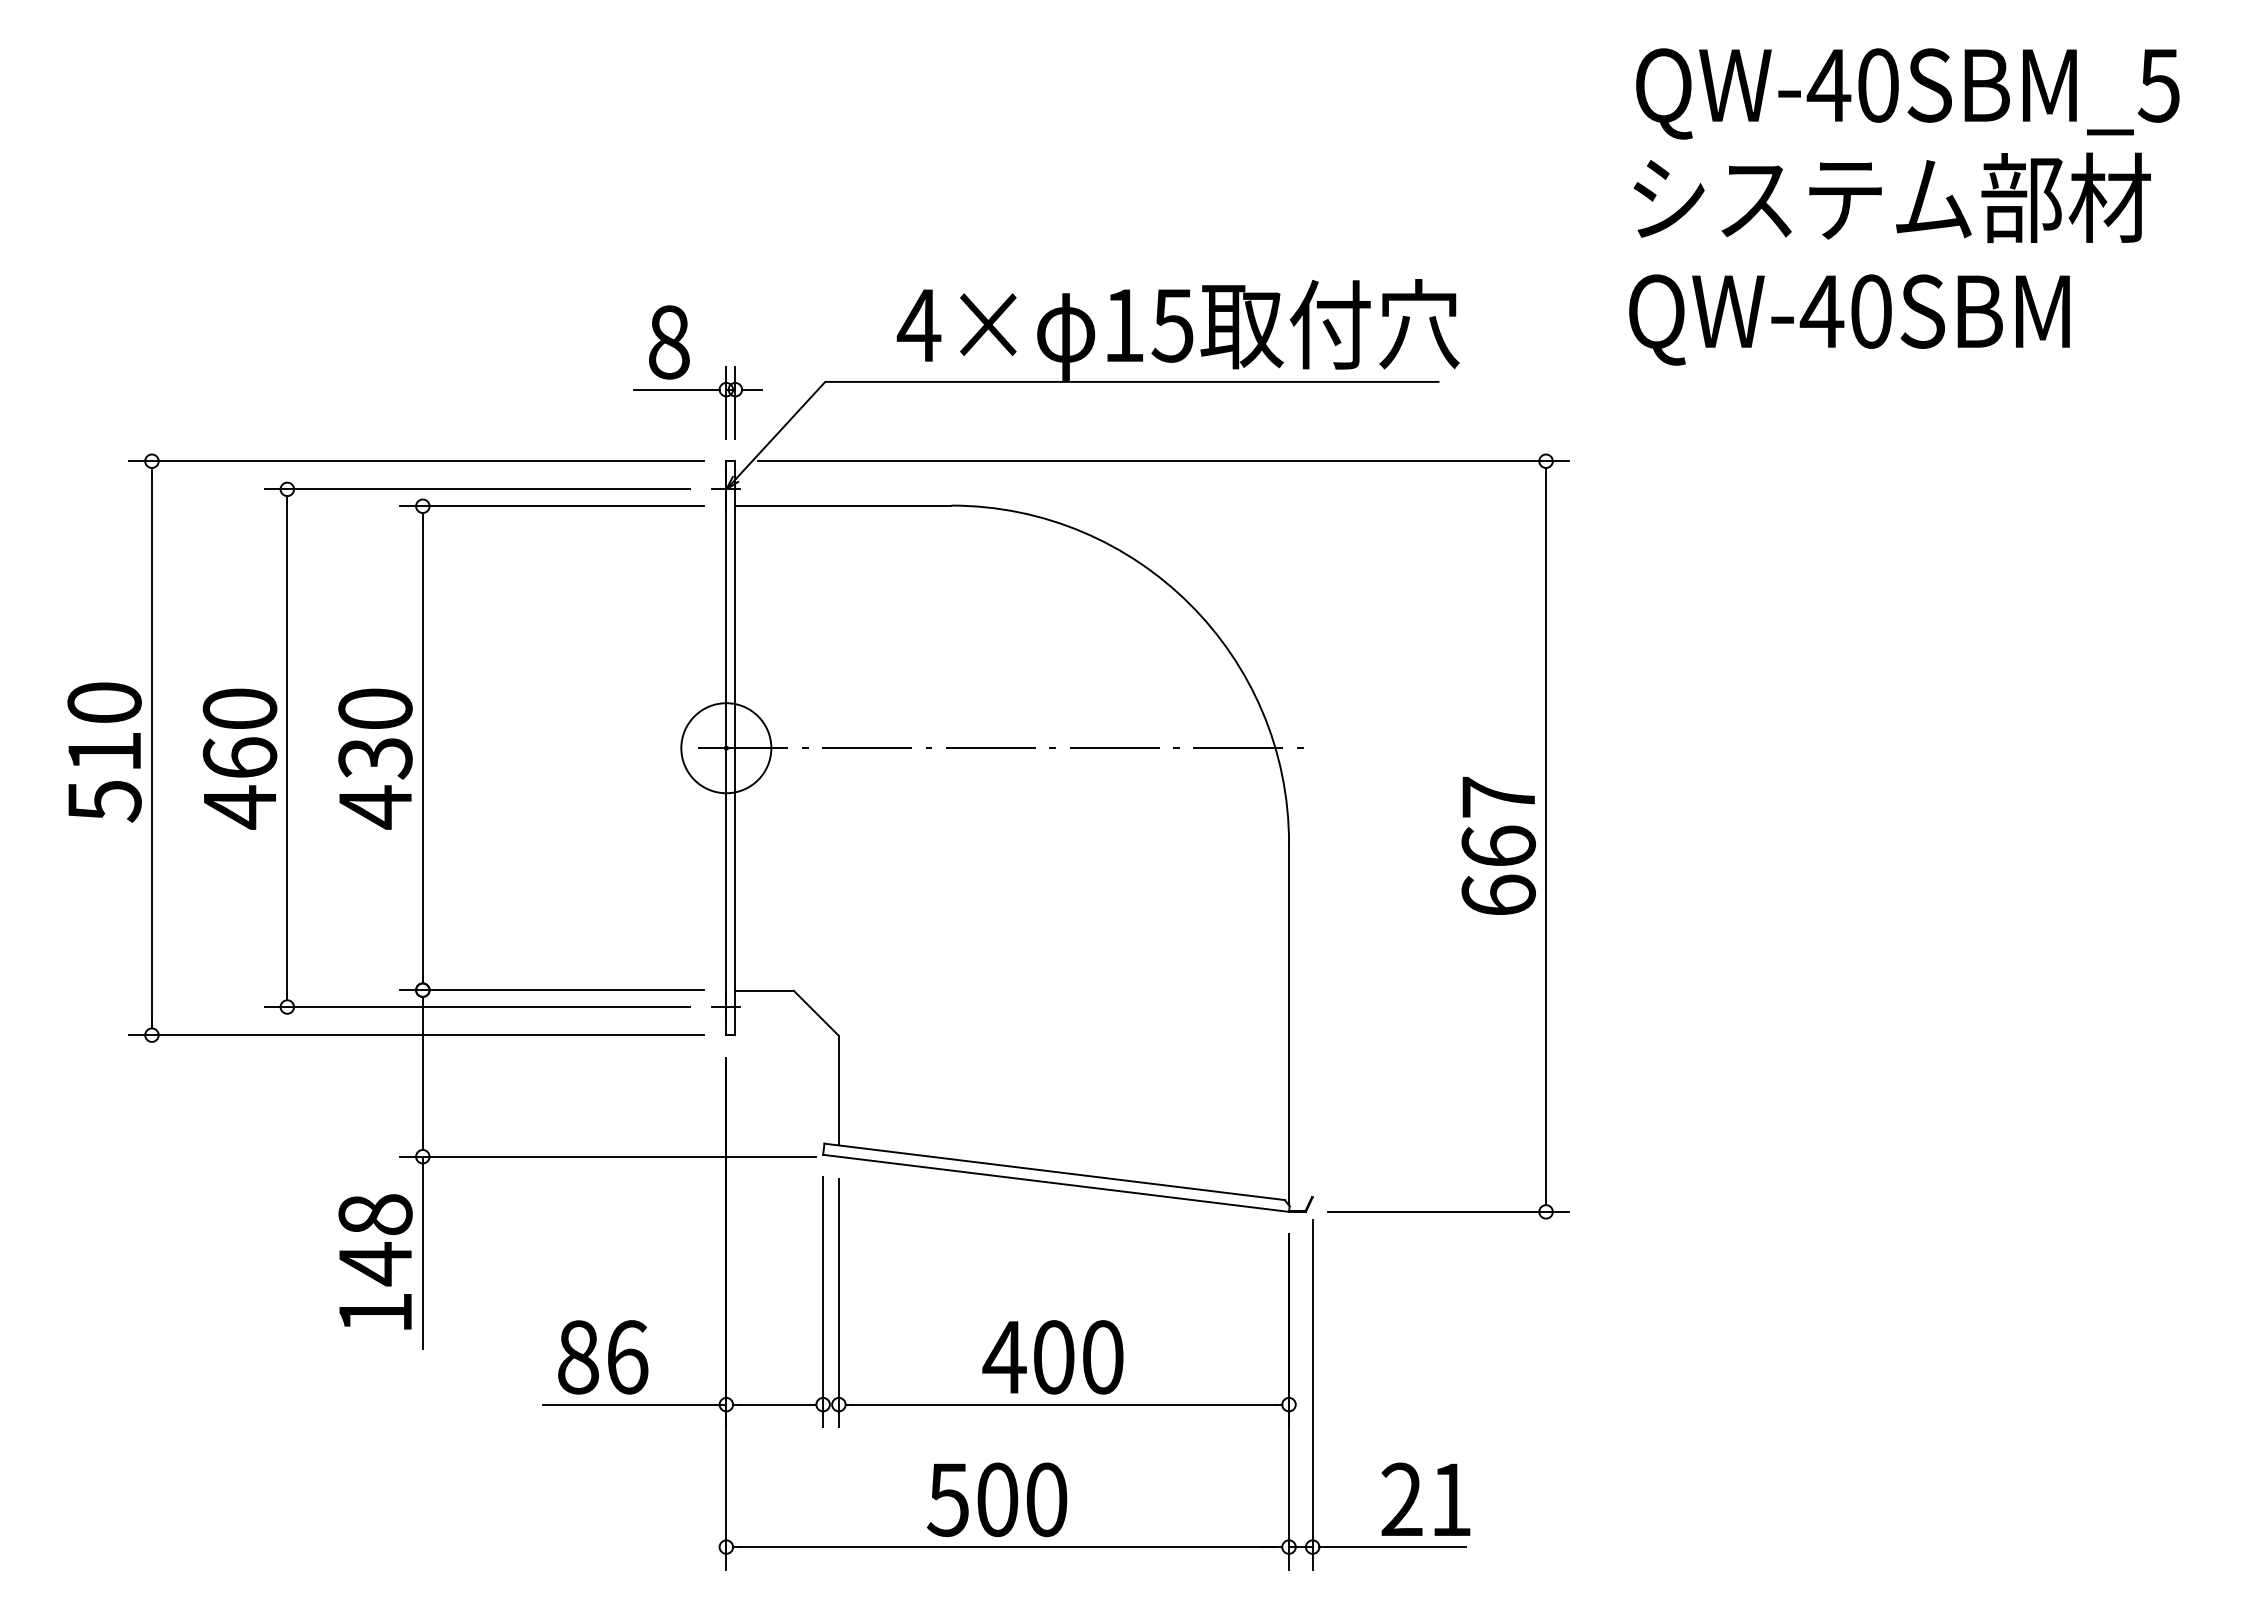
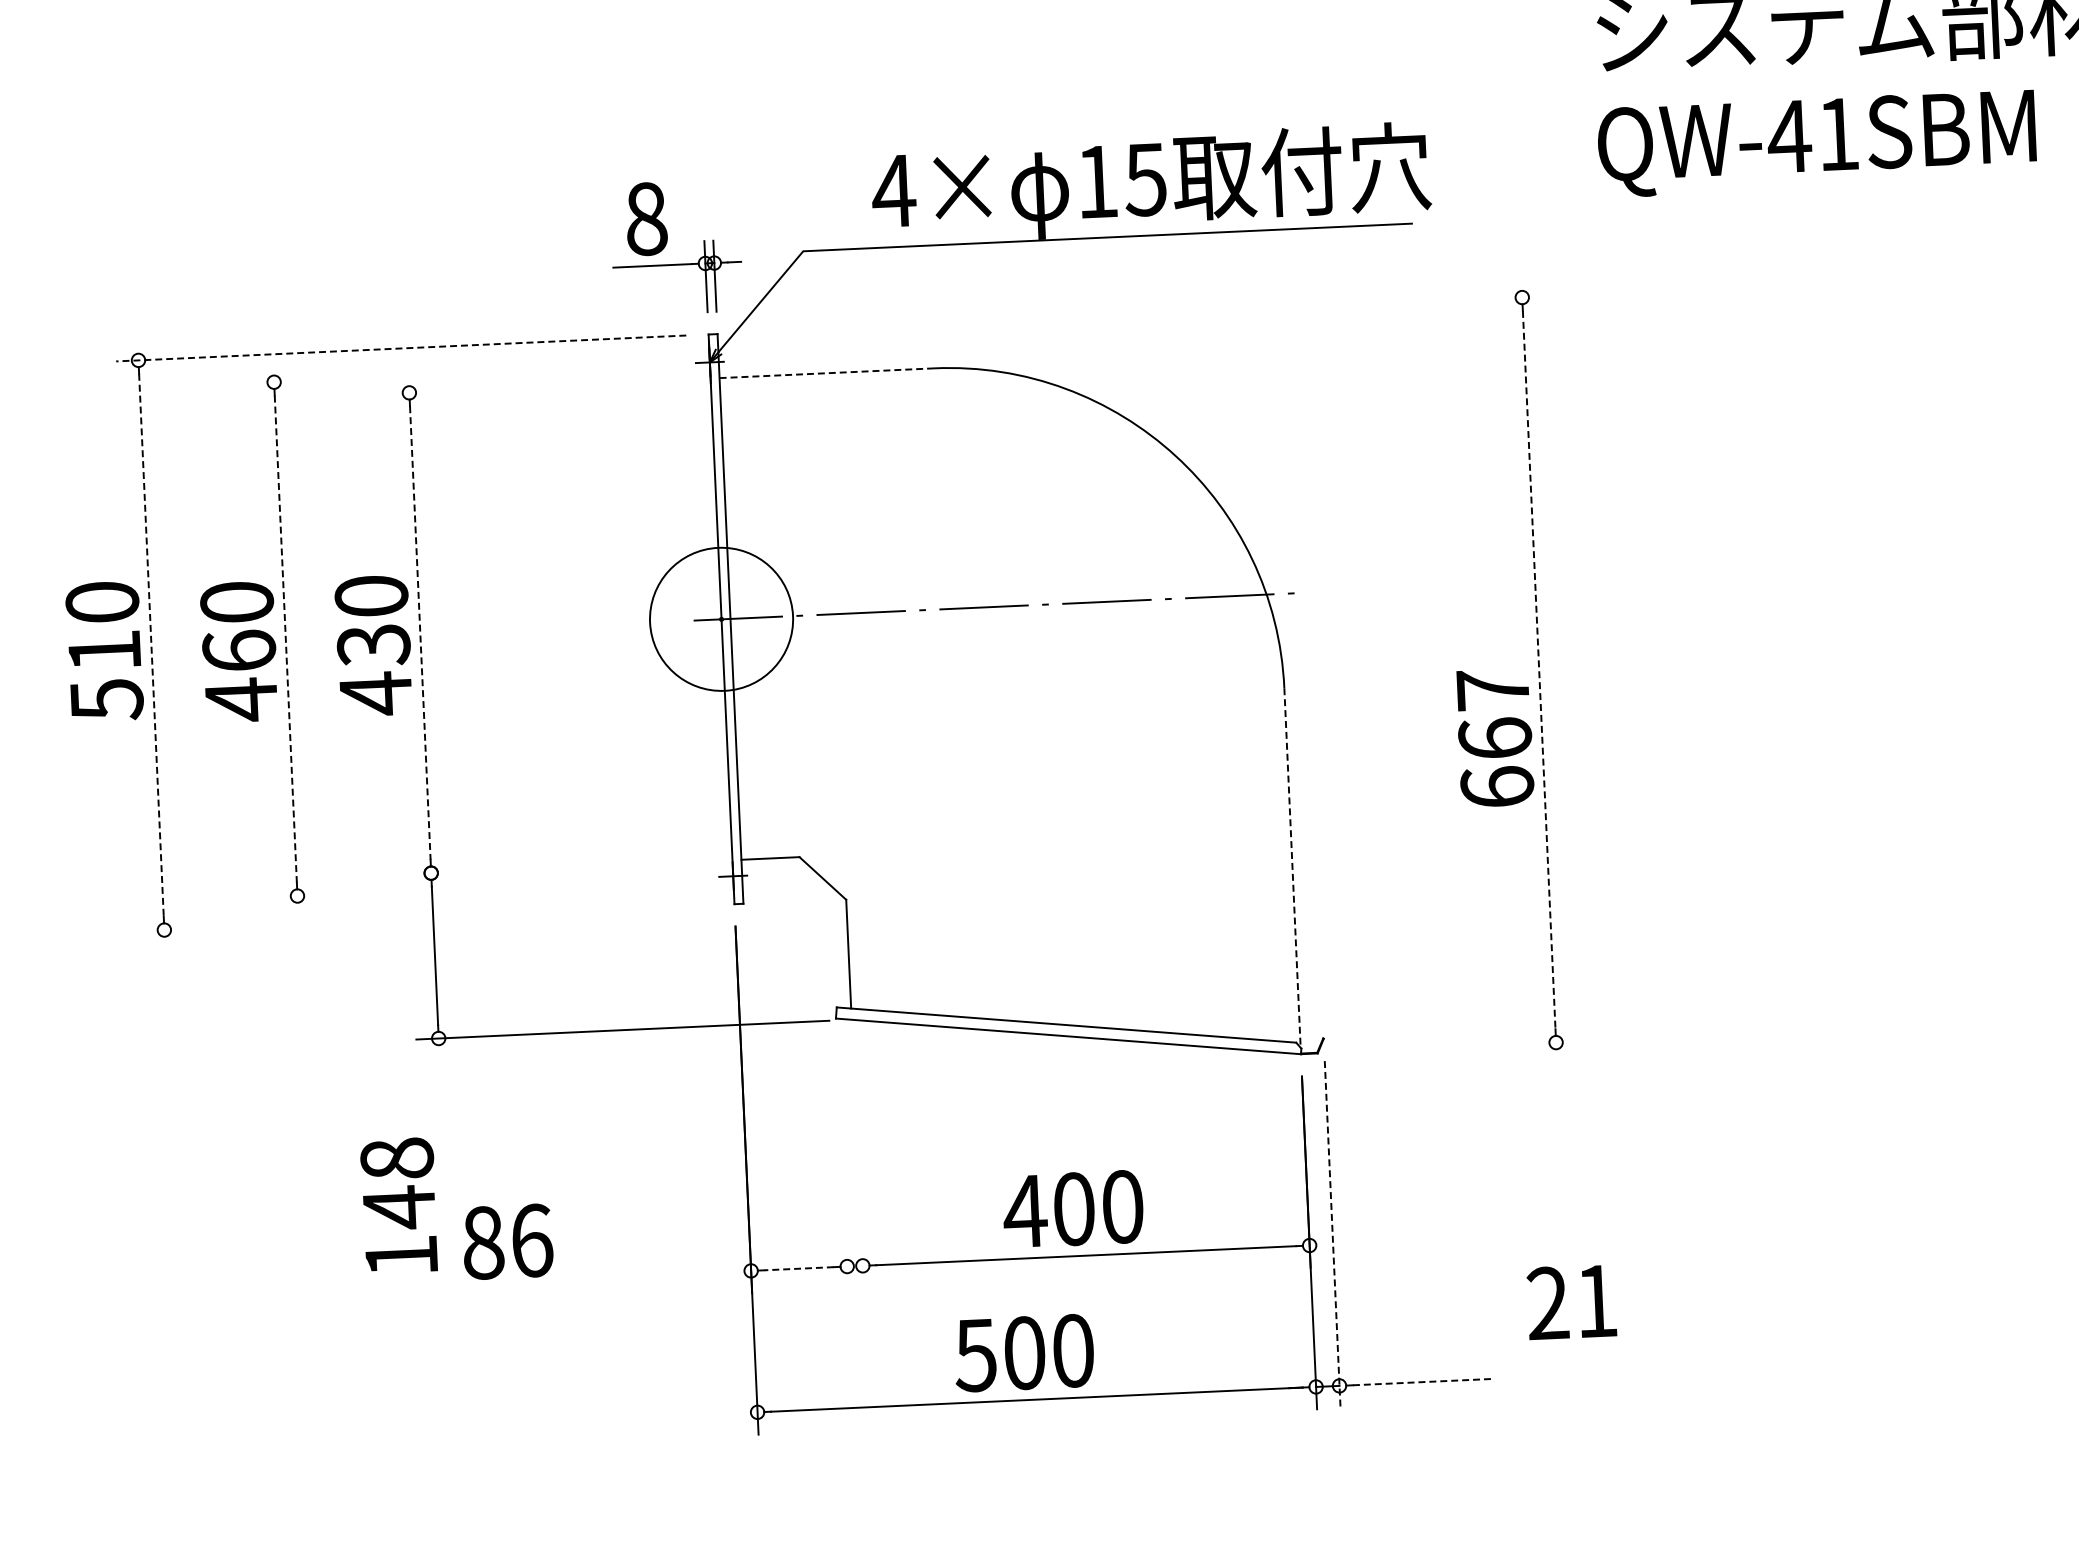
text: (1871, 311) -> (1838, 134), QW-40SBM -> QW-41SBM
line: (416, 461) -> (401, 348), solid -> dashed
line: (1162, 461) -> (1141, 315), removed
line: (476, 489) -> (461, 373), removed
line: (842, 505) -> (825, 373), solid -> dashed
line: (551, 506) -> (537, 387), removed
line: (151, 748) -> (150, 645), solid -> dashed
line: (287, 748) -> (285, 639), solid -> dashed
line: (422, 748) -> (419, 633), solid -> dashed
circle: (726, 748) -> (721, 619), size x1.6
line: (1546, 836) -> (1539, 670), solid -> dashed
text: (1498, 845) -> (1494, 737), moved
line: (551, 990) -> (558, 867), removed
line: (476, 1007) -> (485, 887), removed
line: (1289, 1024) -> (1292, 868), solid -> dashed
line: (416, 1035) -> (426, 918), removed
line: (1448, 1211) -> (1459, 1046), removed
line: (422, 1252) -> (442, 1133), removed
text: (375, 1261) -> (399, 1205), moved
line: (823, 1302) -> (842, 1165), removed
line: (838, 1303) -> (857, 1165), removed
text: (603, 1357) -> (508, 1242), moved
line: (1312, 1394) -> (1332, 1234), solid -> dashed
line: (634, 1404) -> (659, 1274), removed
line: (774, 1404) -> (798, 1268), solid -> dashed
text: (1425, 1498) -> (1571, 1301), moved
line: (1396, 1547) -> (1422, 1382), solid -> dashed

